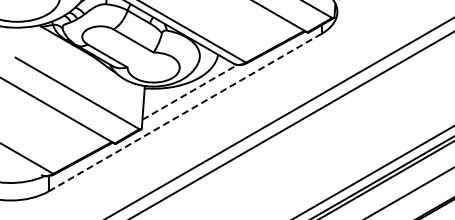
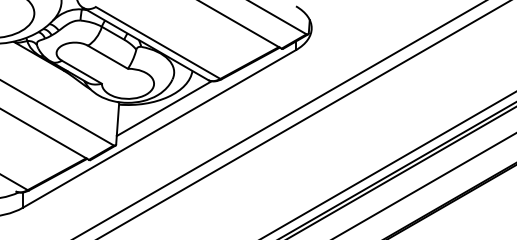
line: (190, 92) -> (164, 108), dashed -> solid
line: (185, 112) -> (159, 128), dashed -> solid

